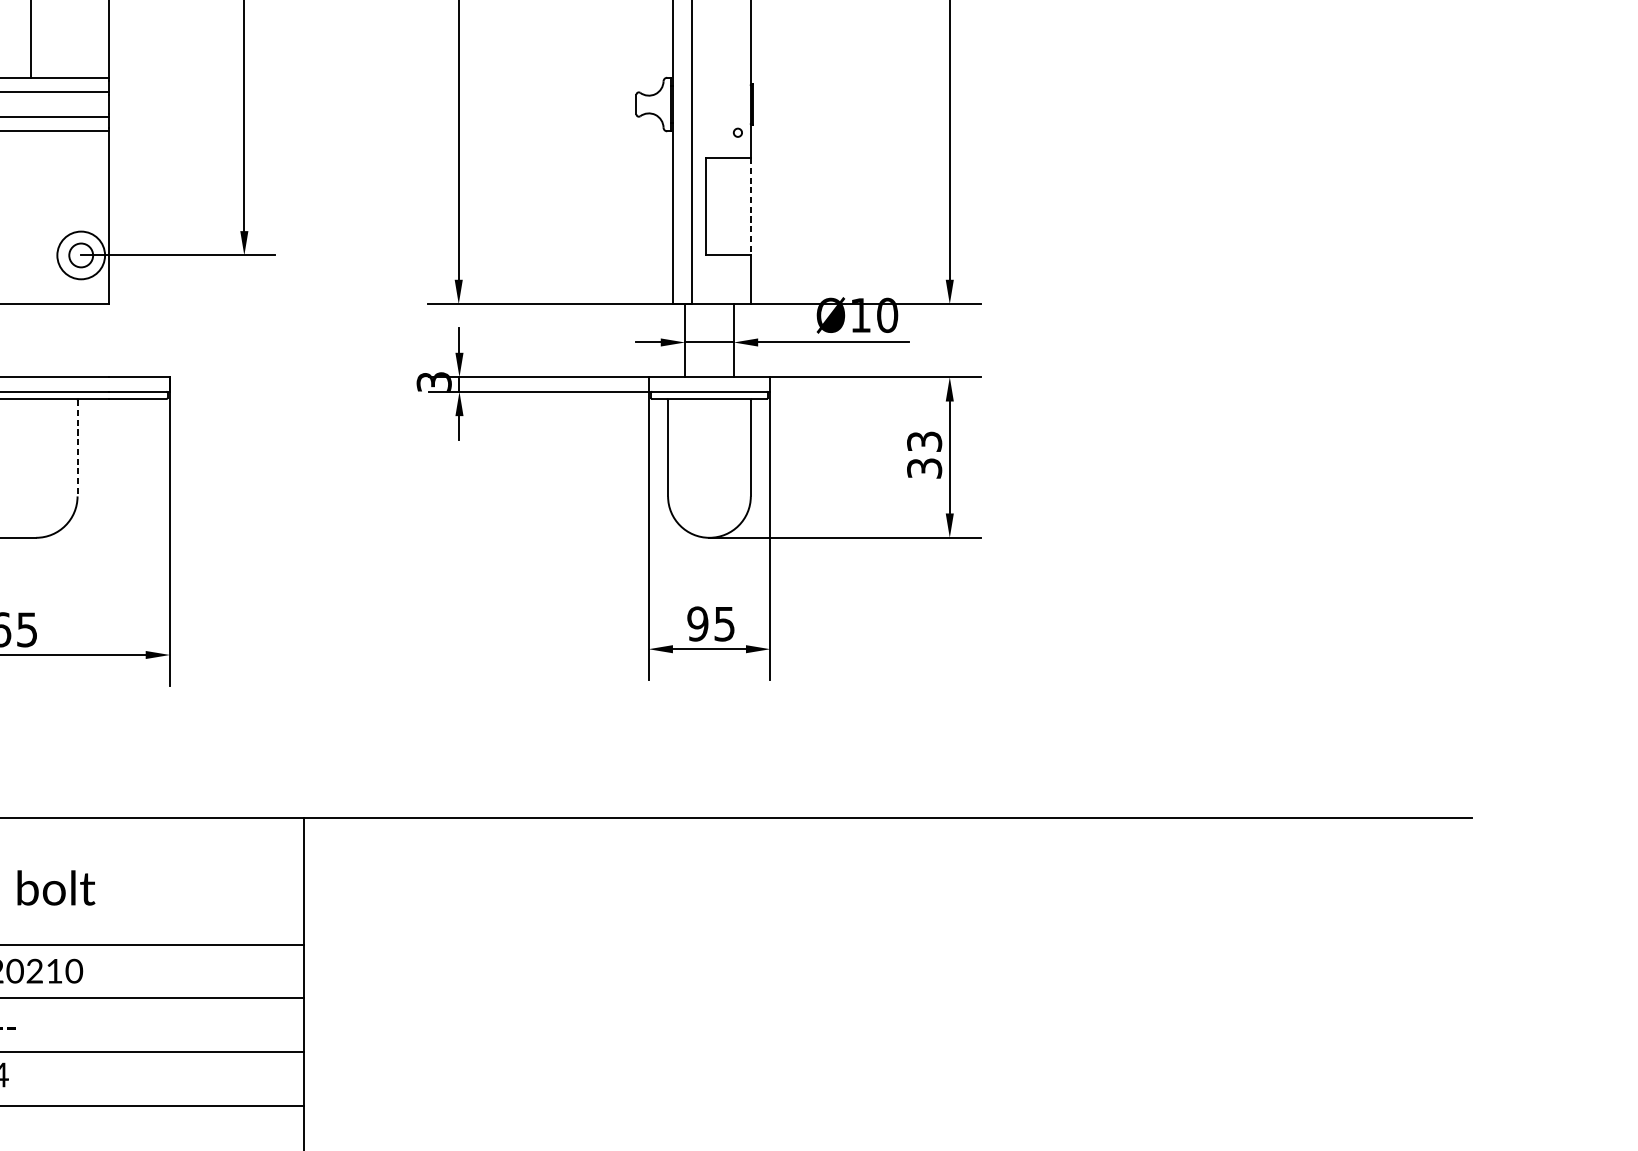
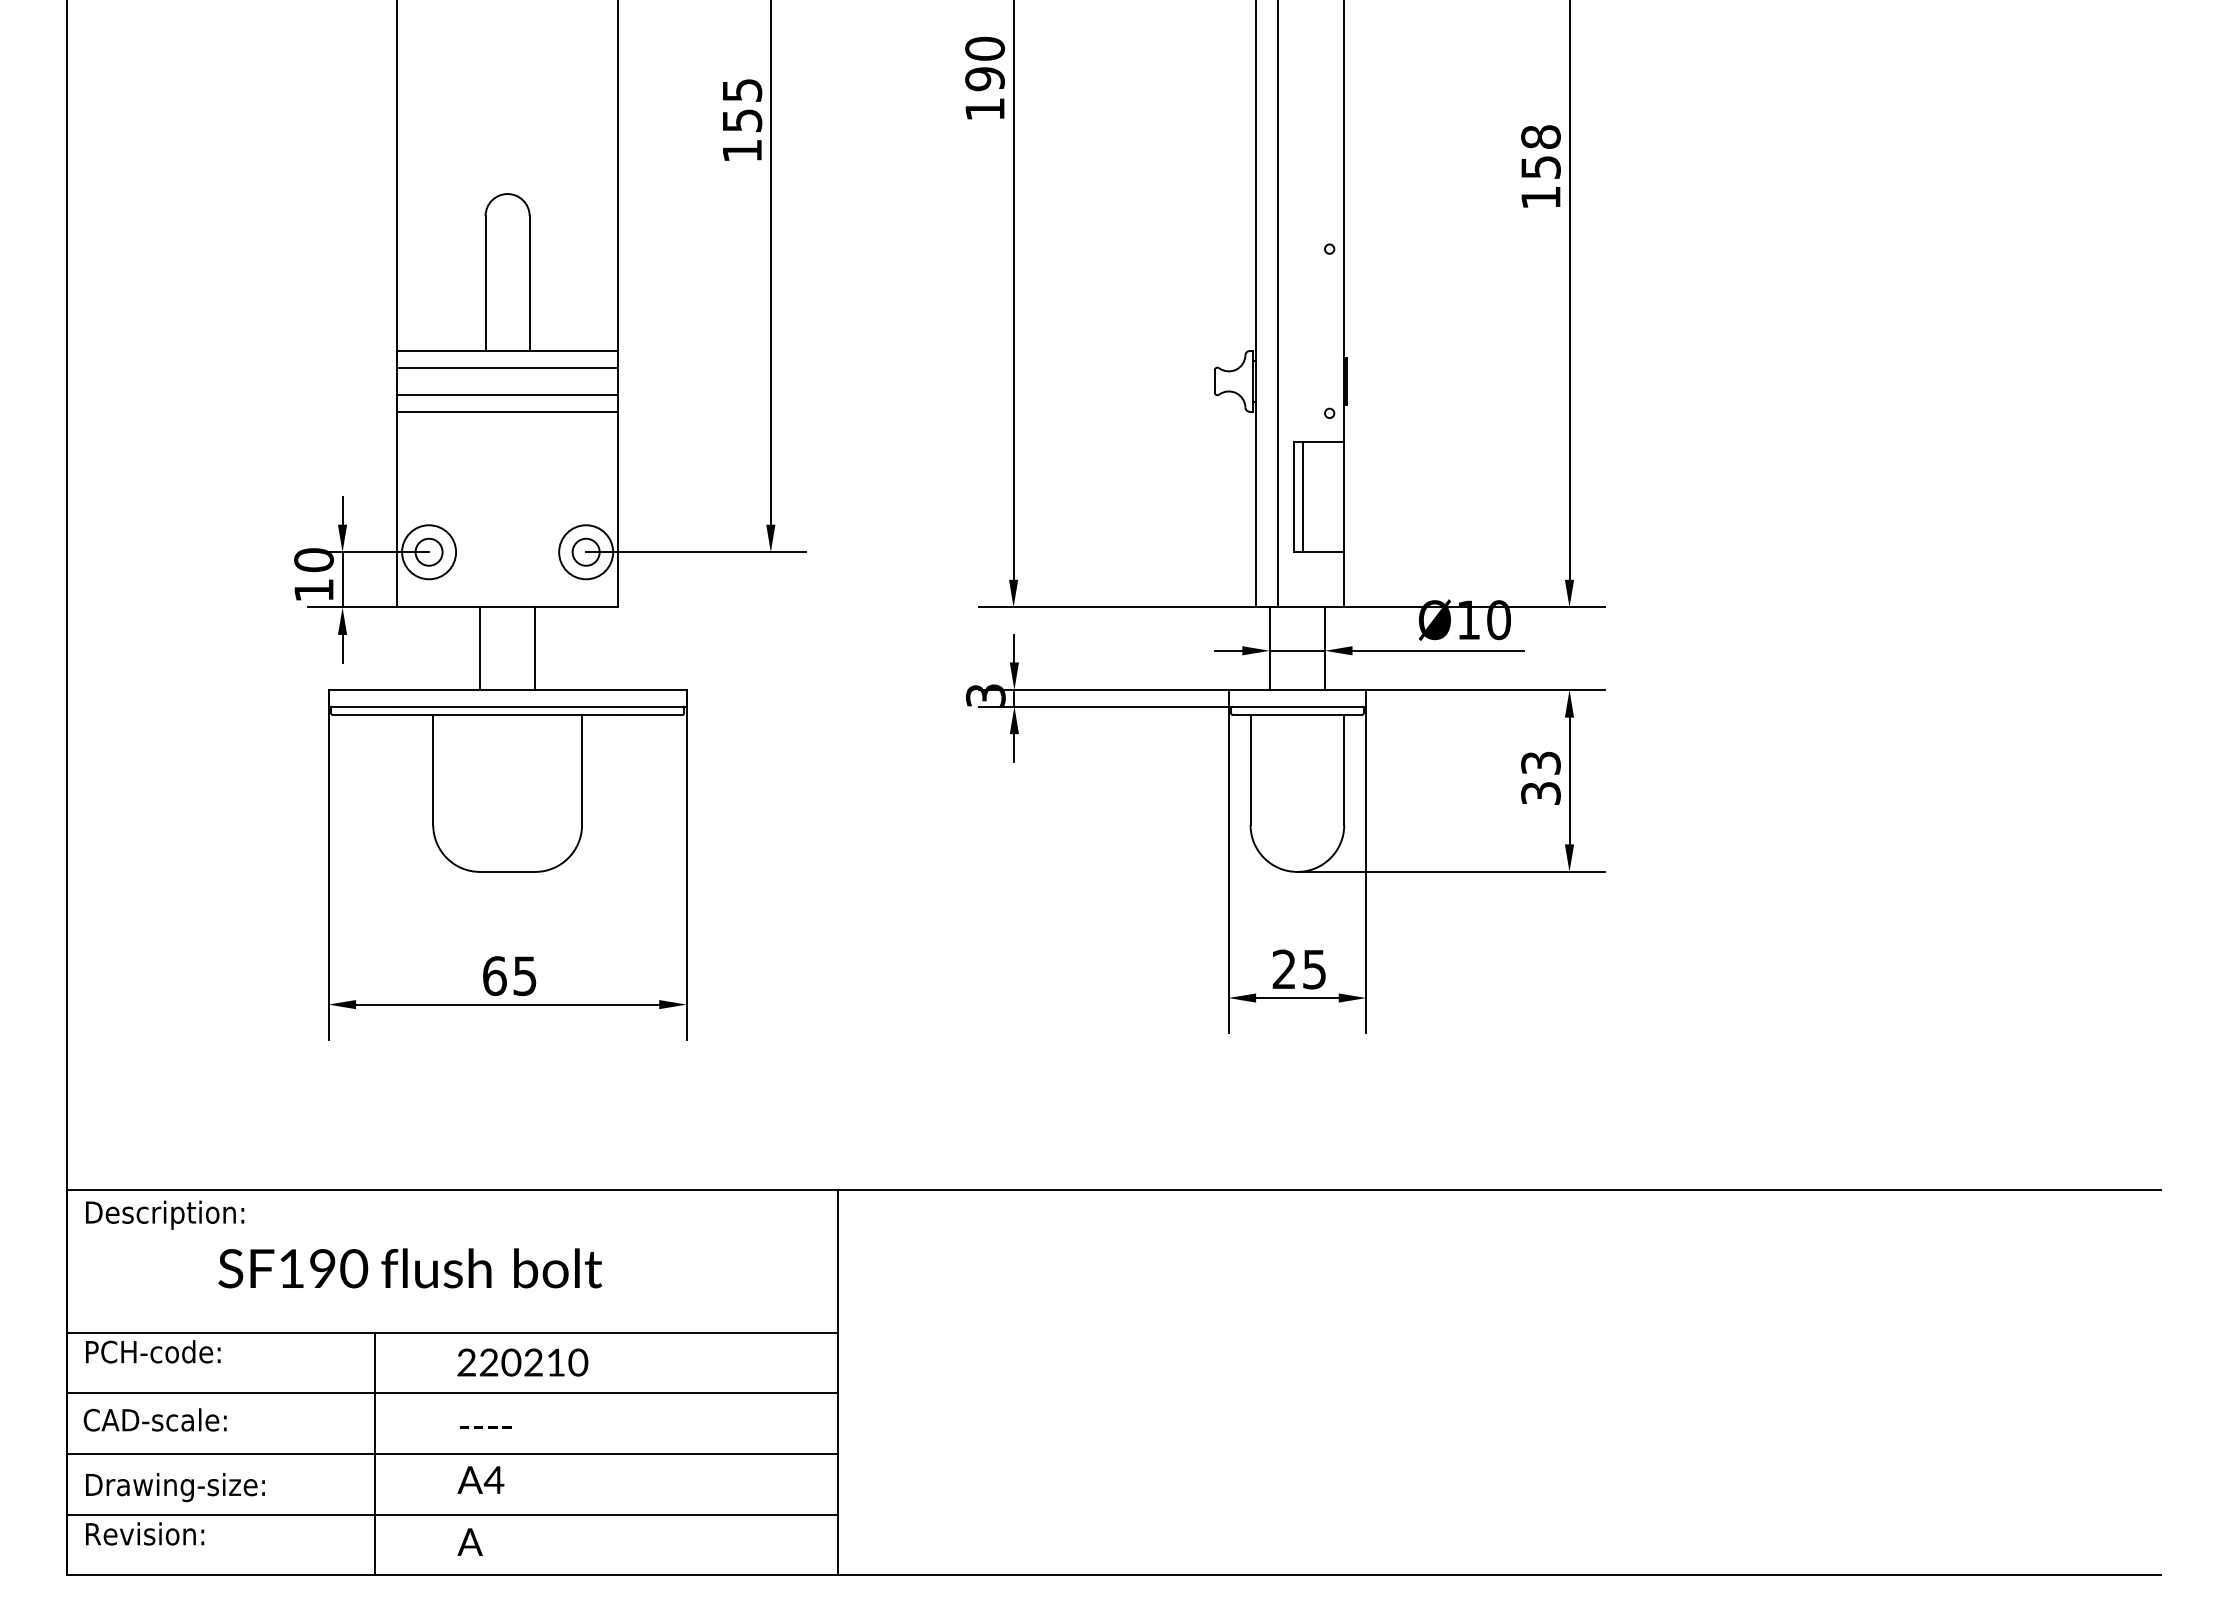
line: (714, 207) -> (1303, 497), added
line: (751, 207) -> (1344, 497), dashed -> solid
line: (36, 340) -> (535, 648), added
line: (77, 449) -> (582, 771), dashed -> solid
text: (698, 624) -> (1284, 969), 95 -> 25

